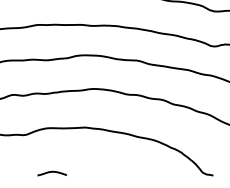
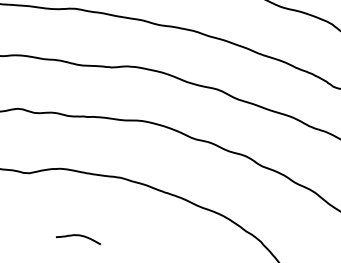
curve: (52, 172) -> (79, 236), moved

